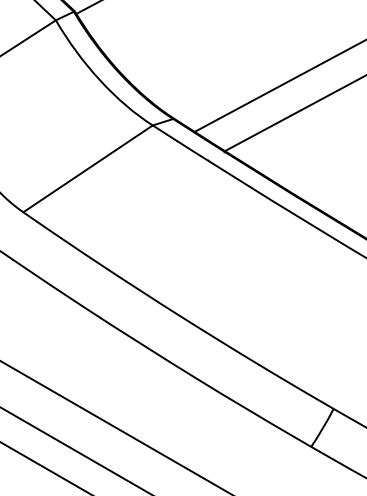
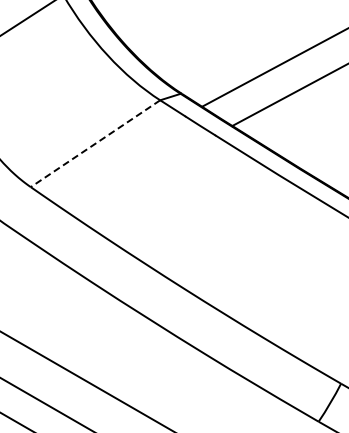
line: (88, 168) -> (95, 143), solid -> dashed

